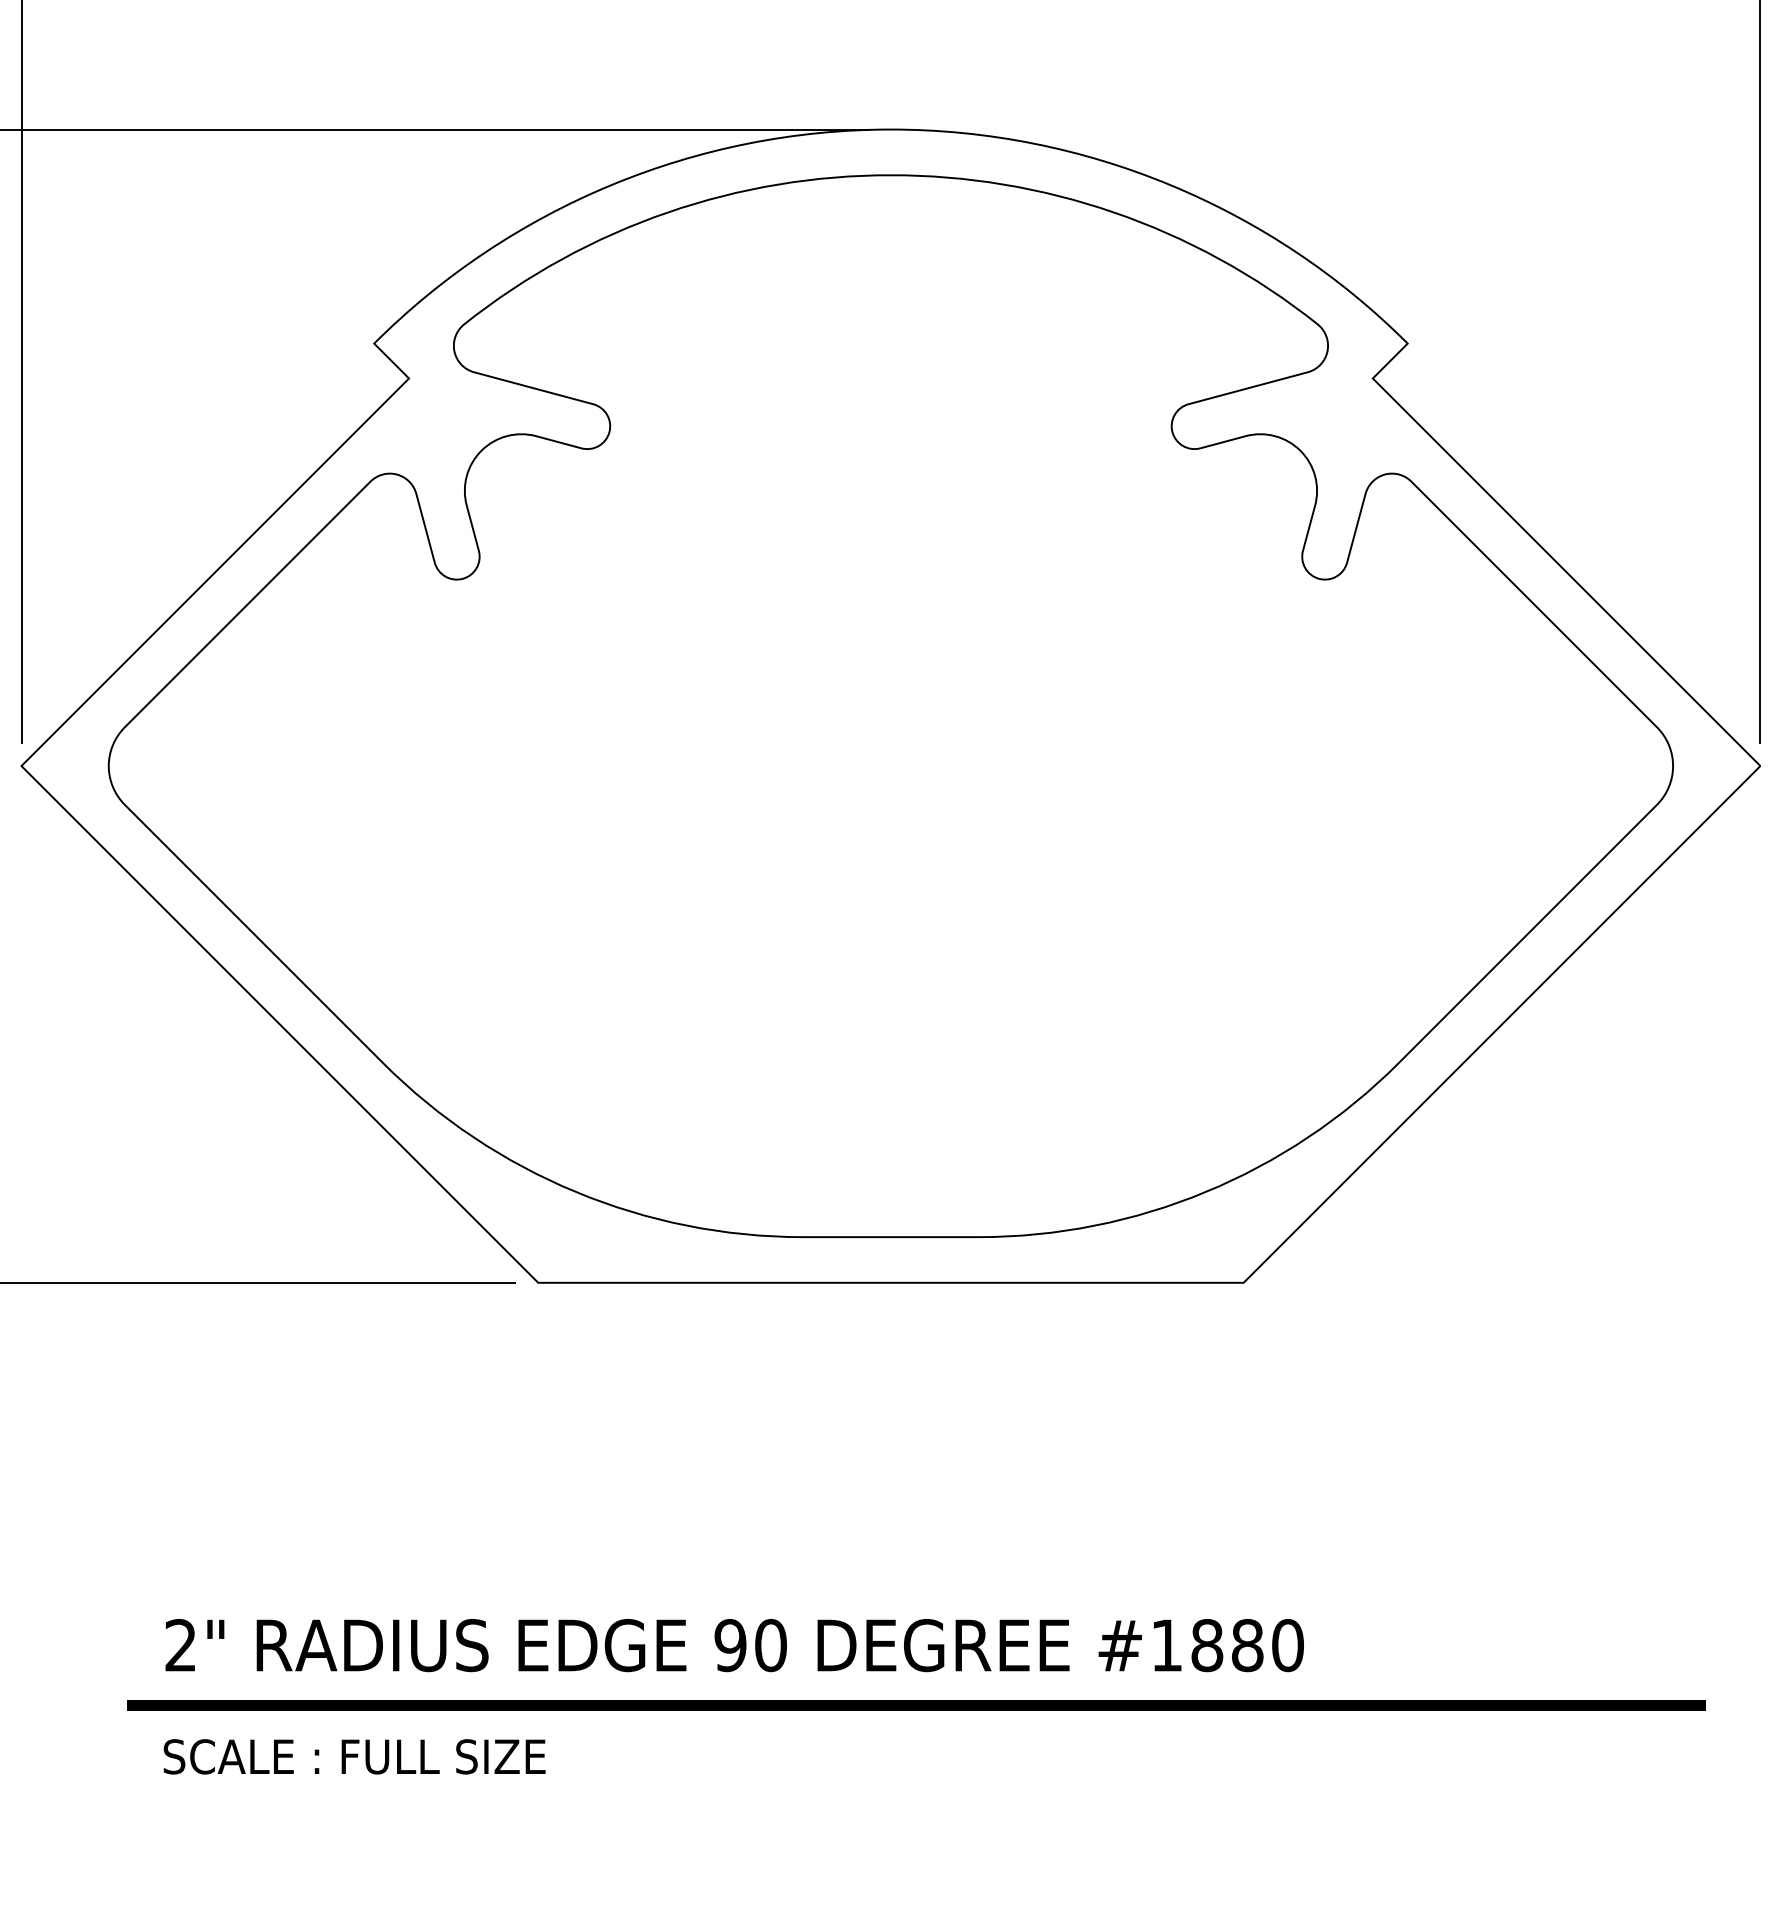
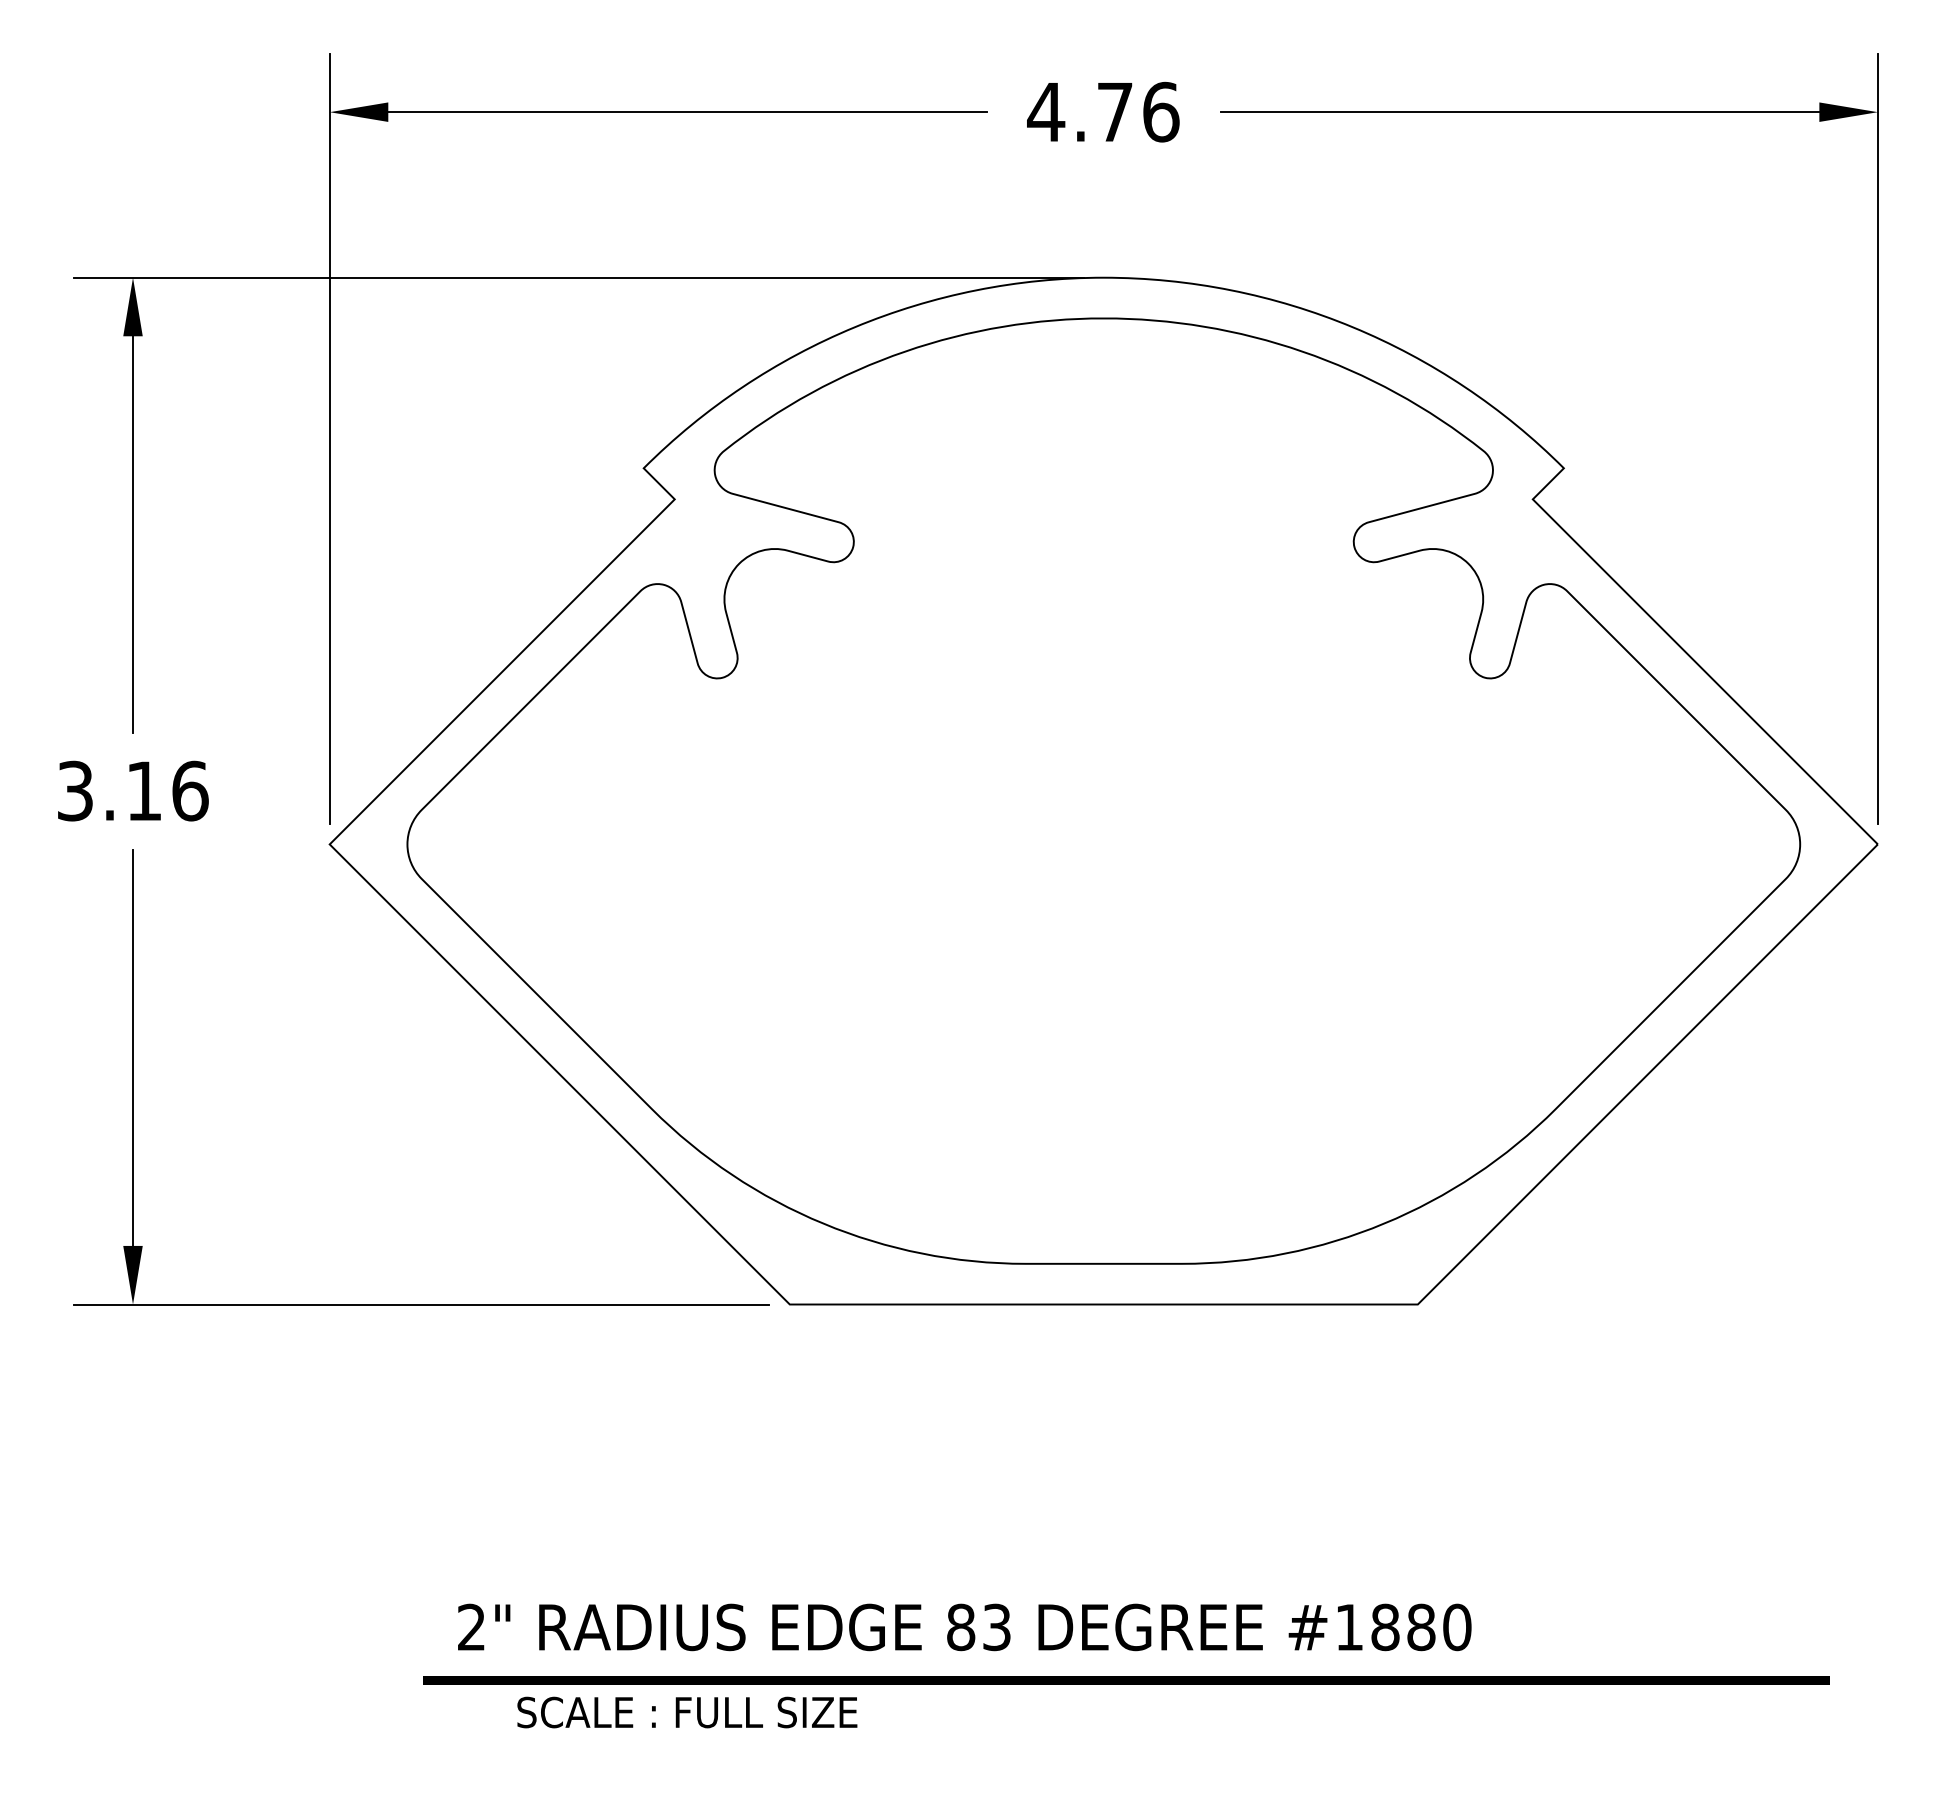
text: (750, 1645) -> (978, 1627), 90 -> 83
text: (354, 1756) -> (687, 1712), moved

